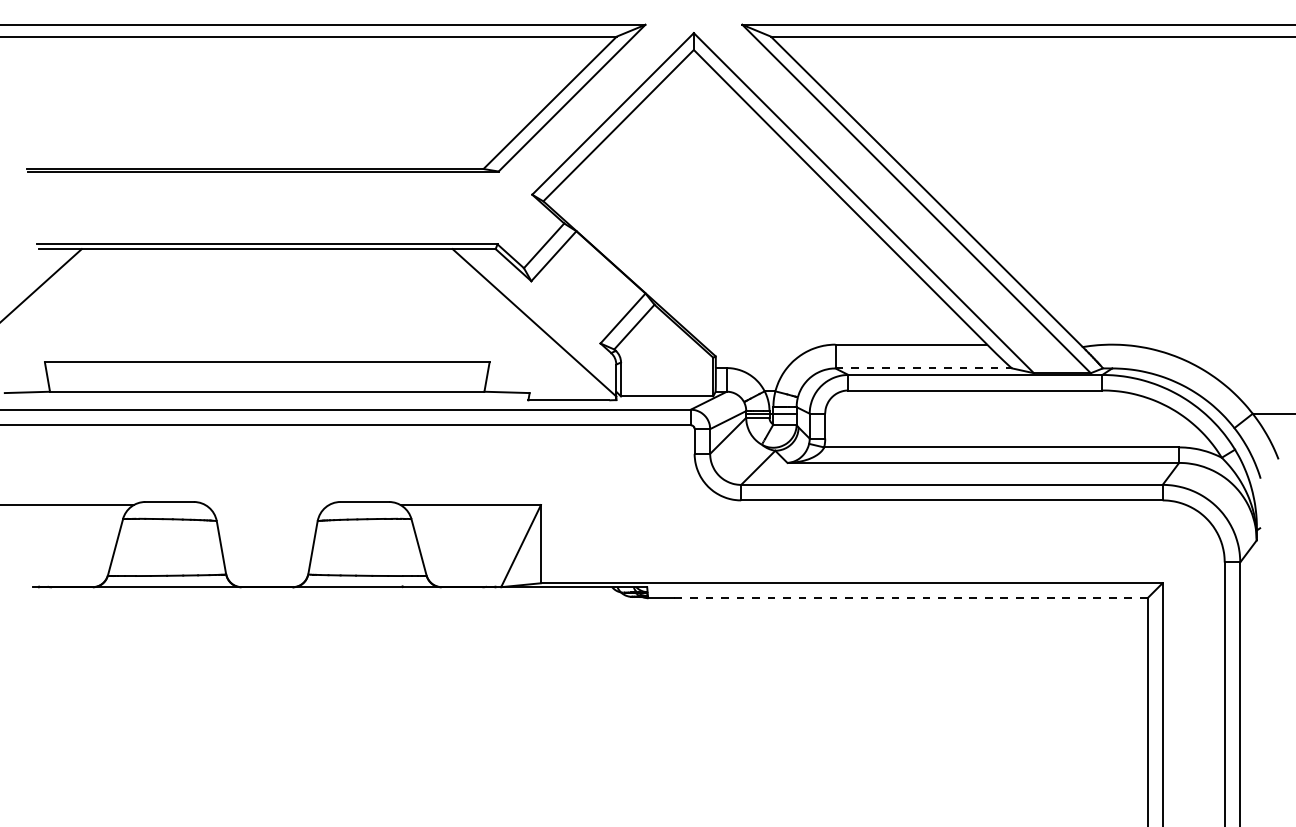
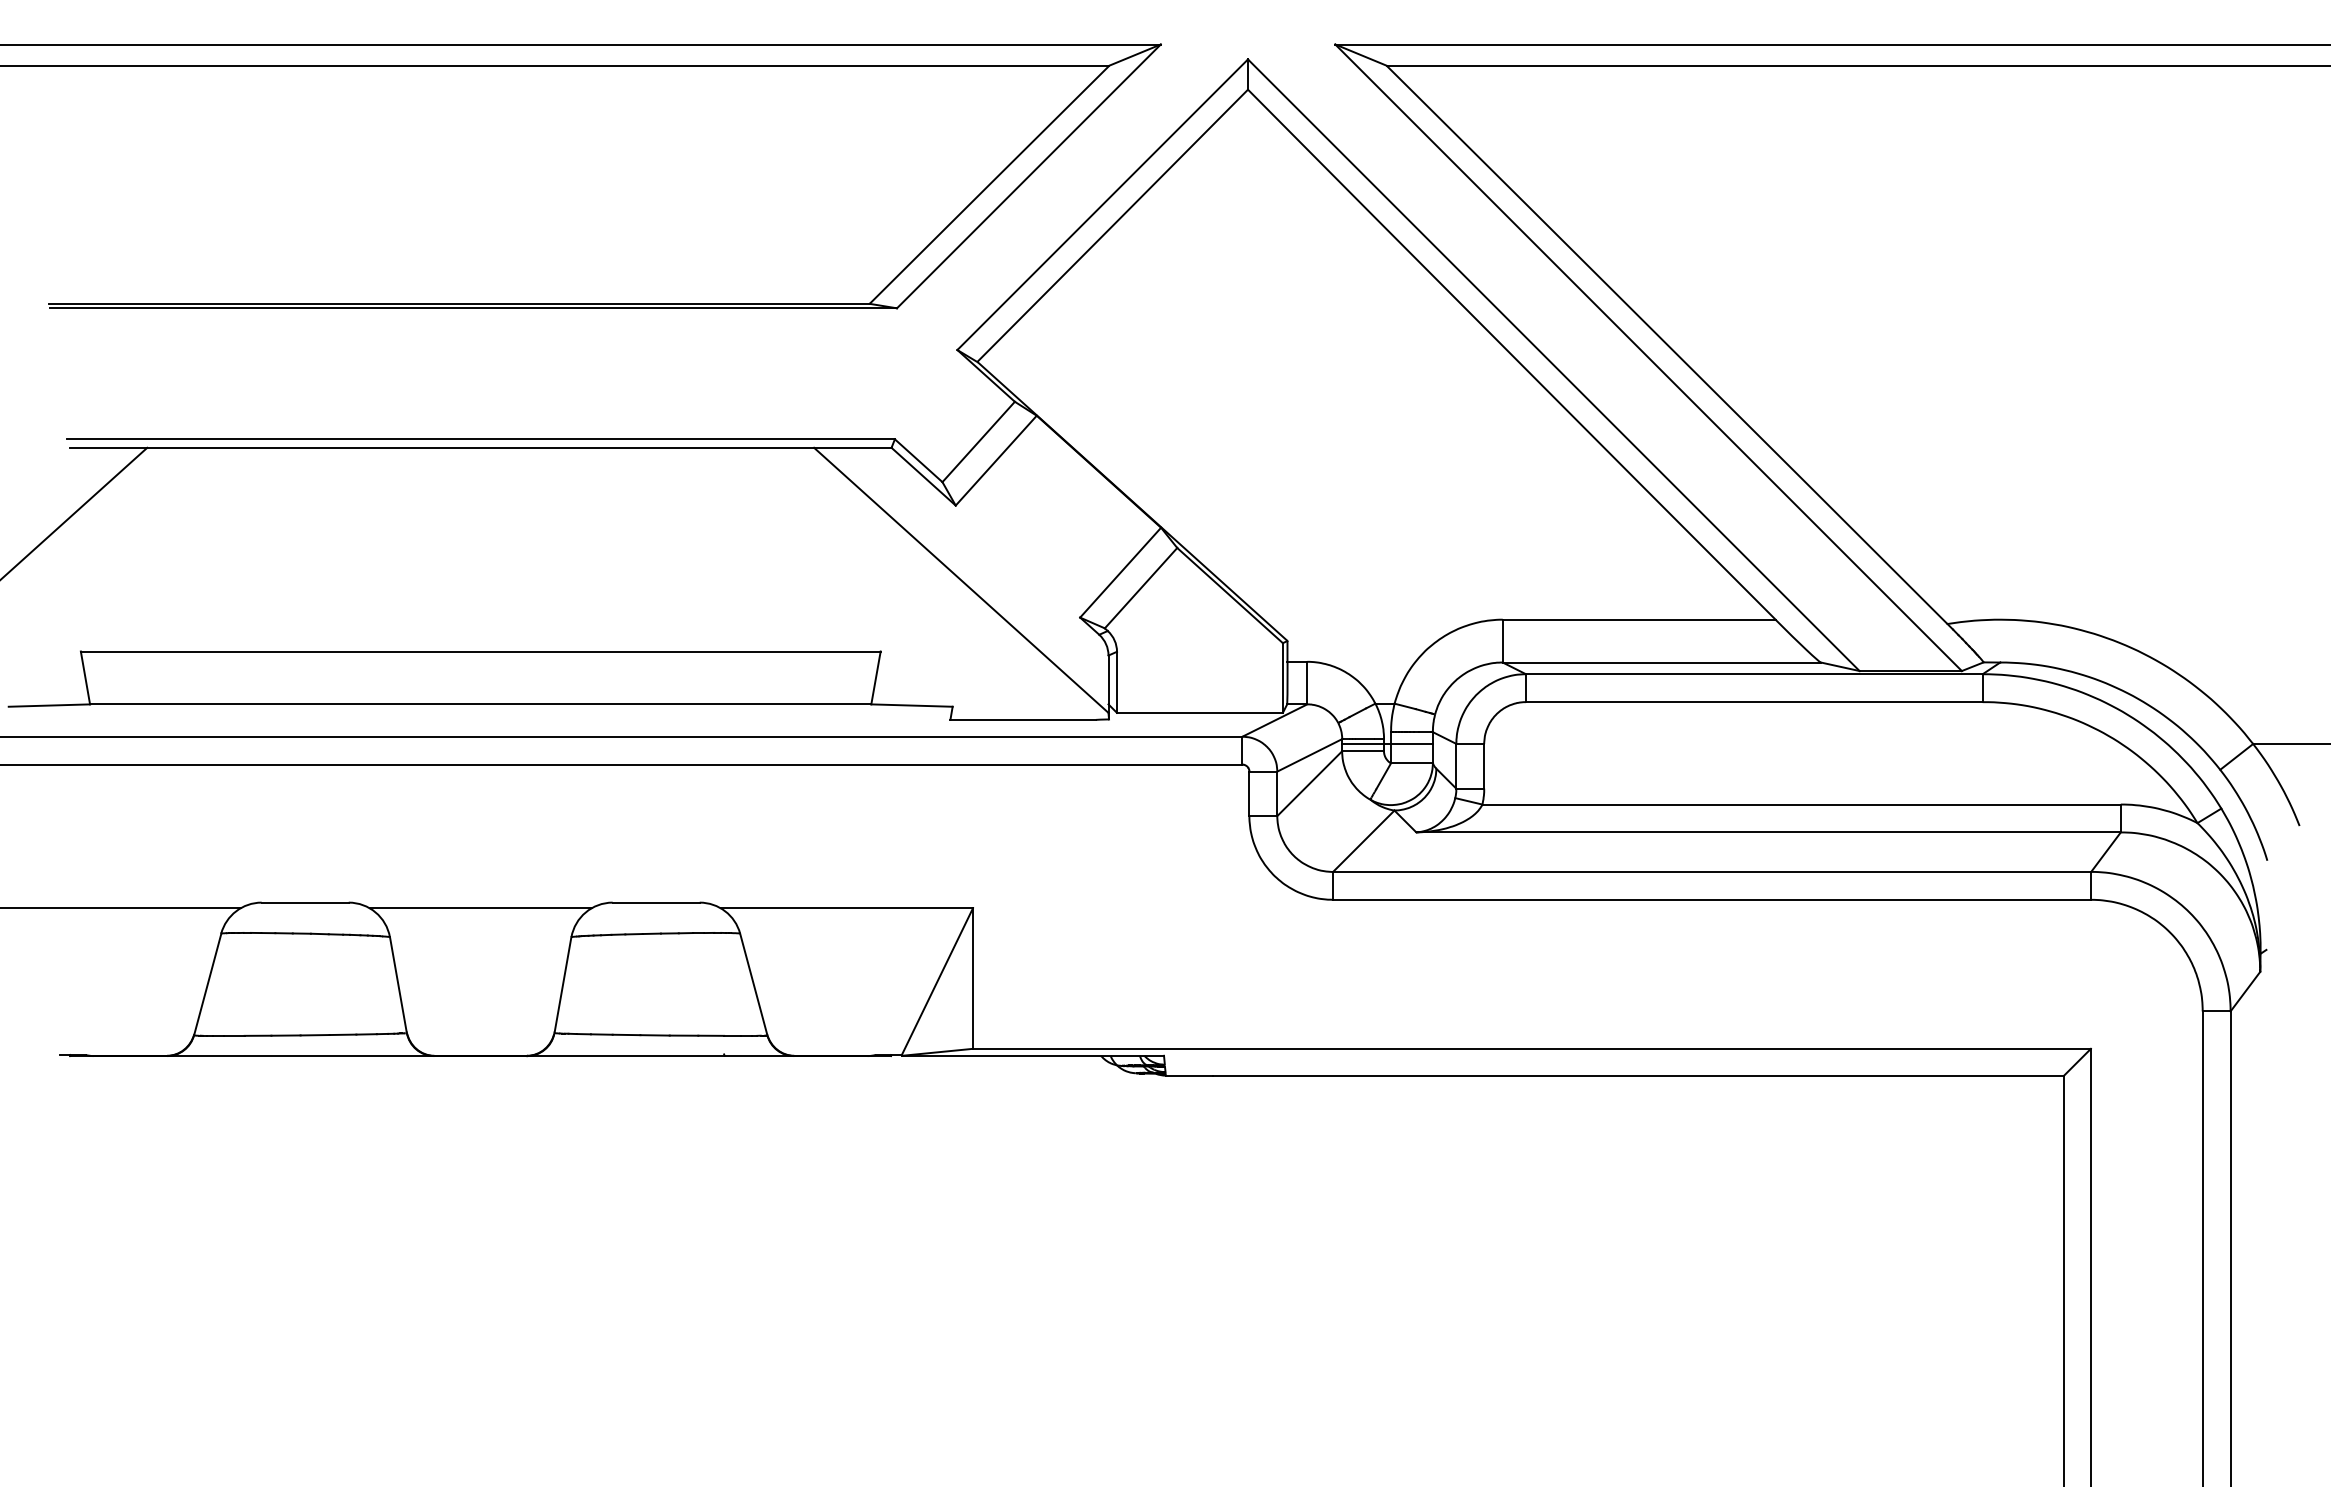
line: (924, 368) -> (1662, 662), dashed -> solid
line: (267, 505) -> (481, 908), added
line: (911, 598) -> (1639, 1076), dashed -> solid

